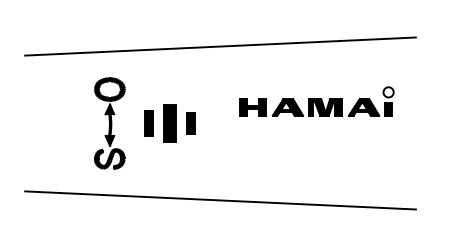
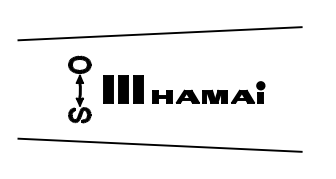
part: (316, 101) -> (208, 92), moved
part: (148, 123) -> (107, 89), size x1.43
part: (190, 123) -> (138, 89), size x1.67

